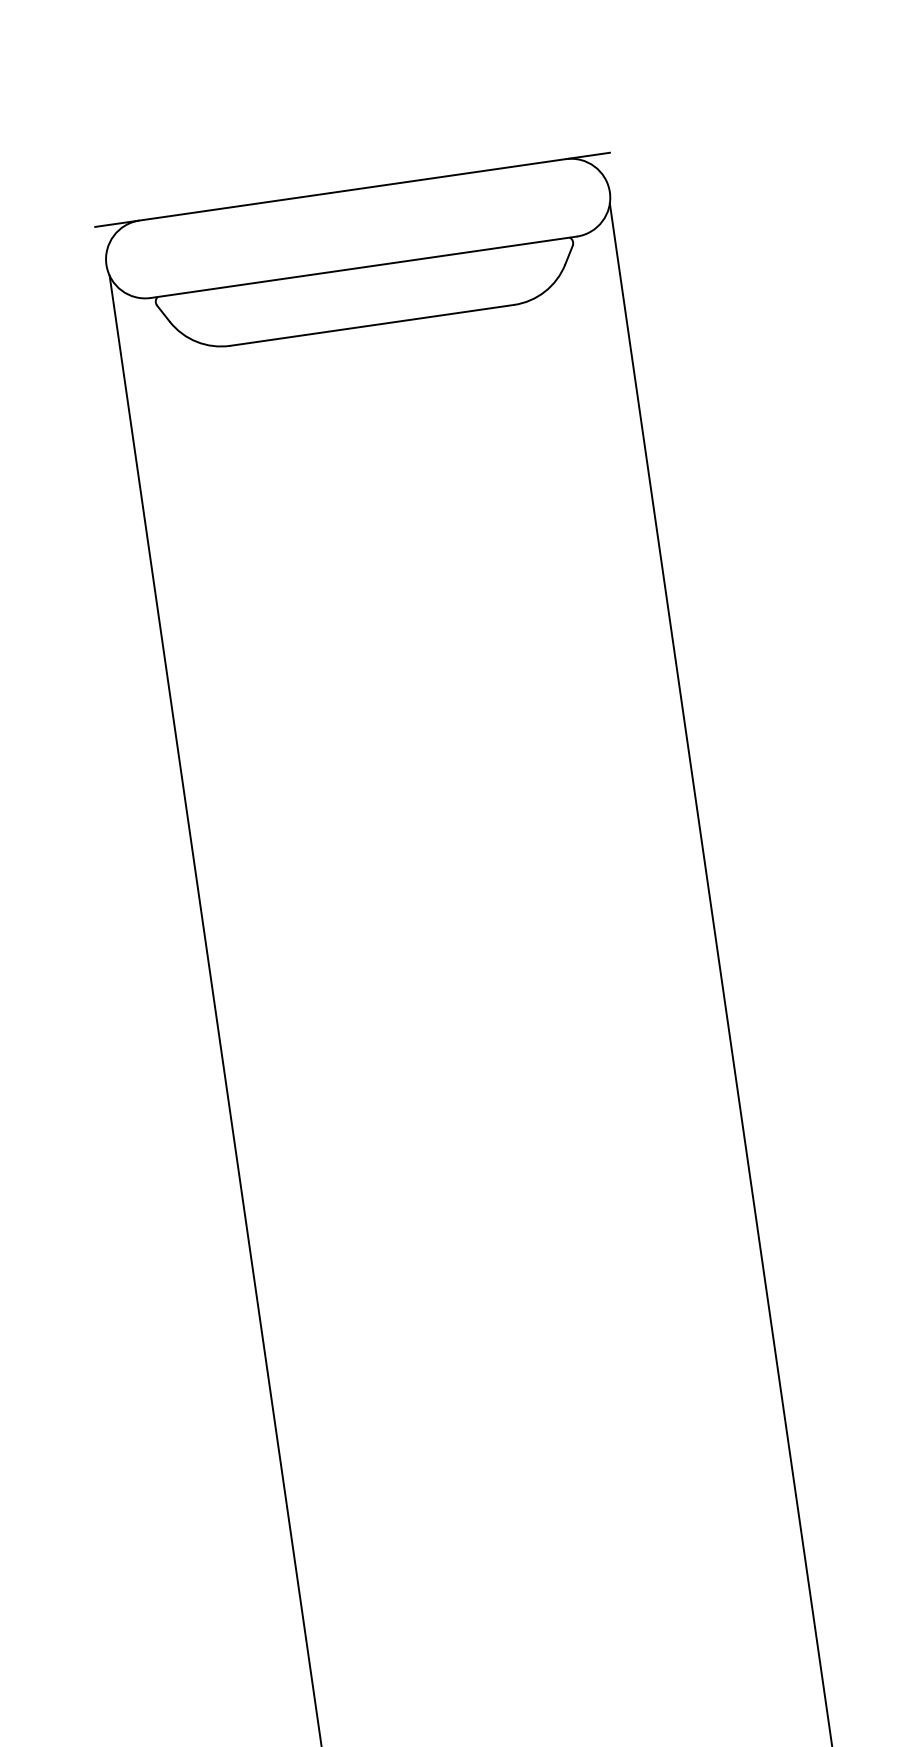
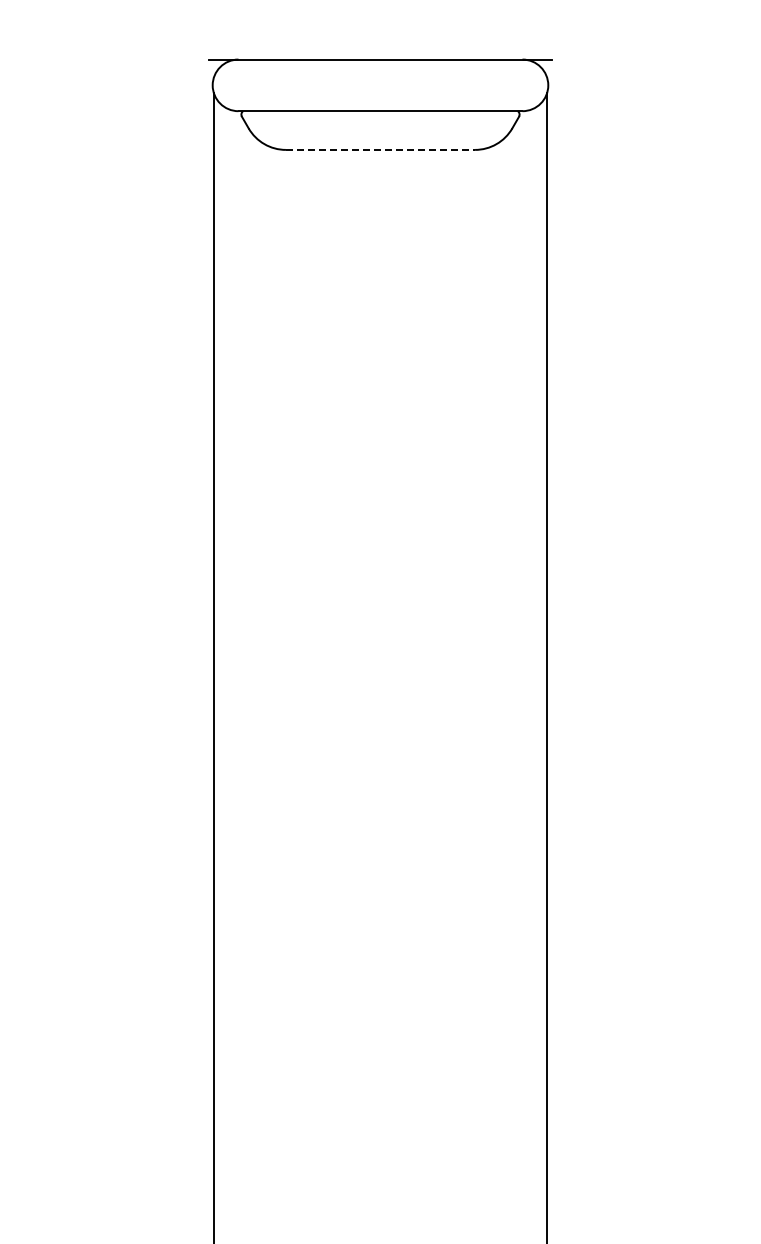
line: (372, 324) -> (380, 149), solid -> dashed

